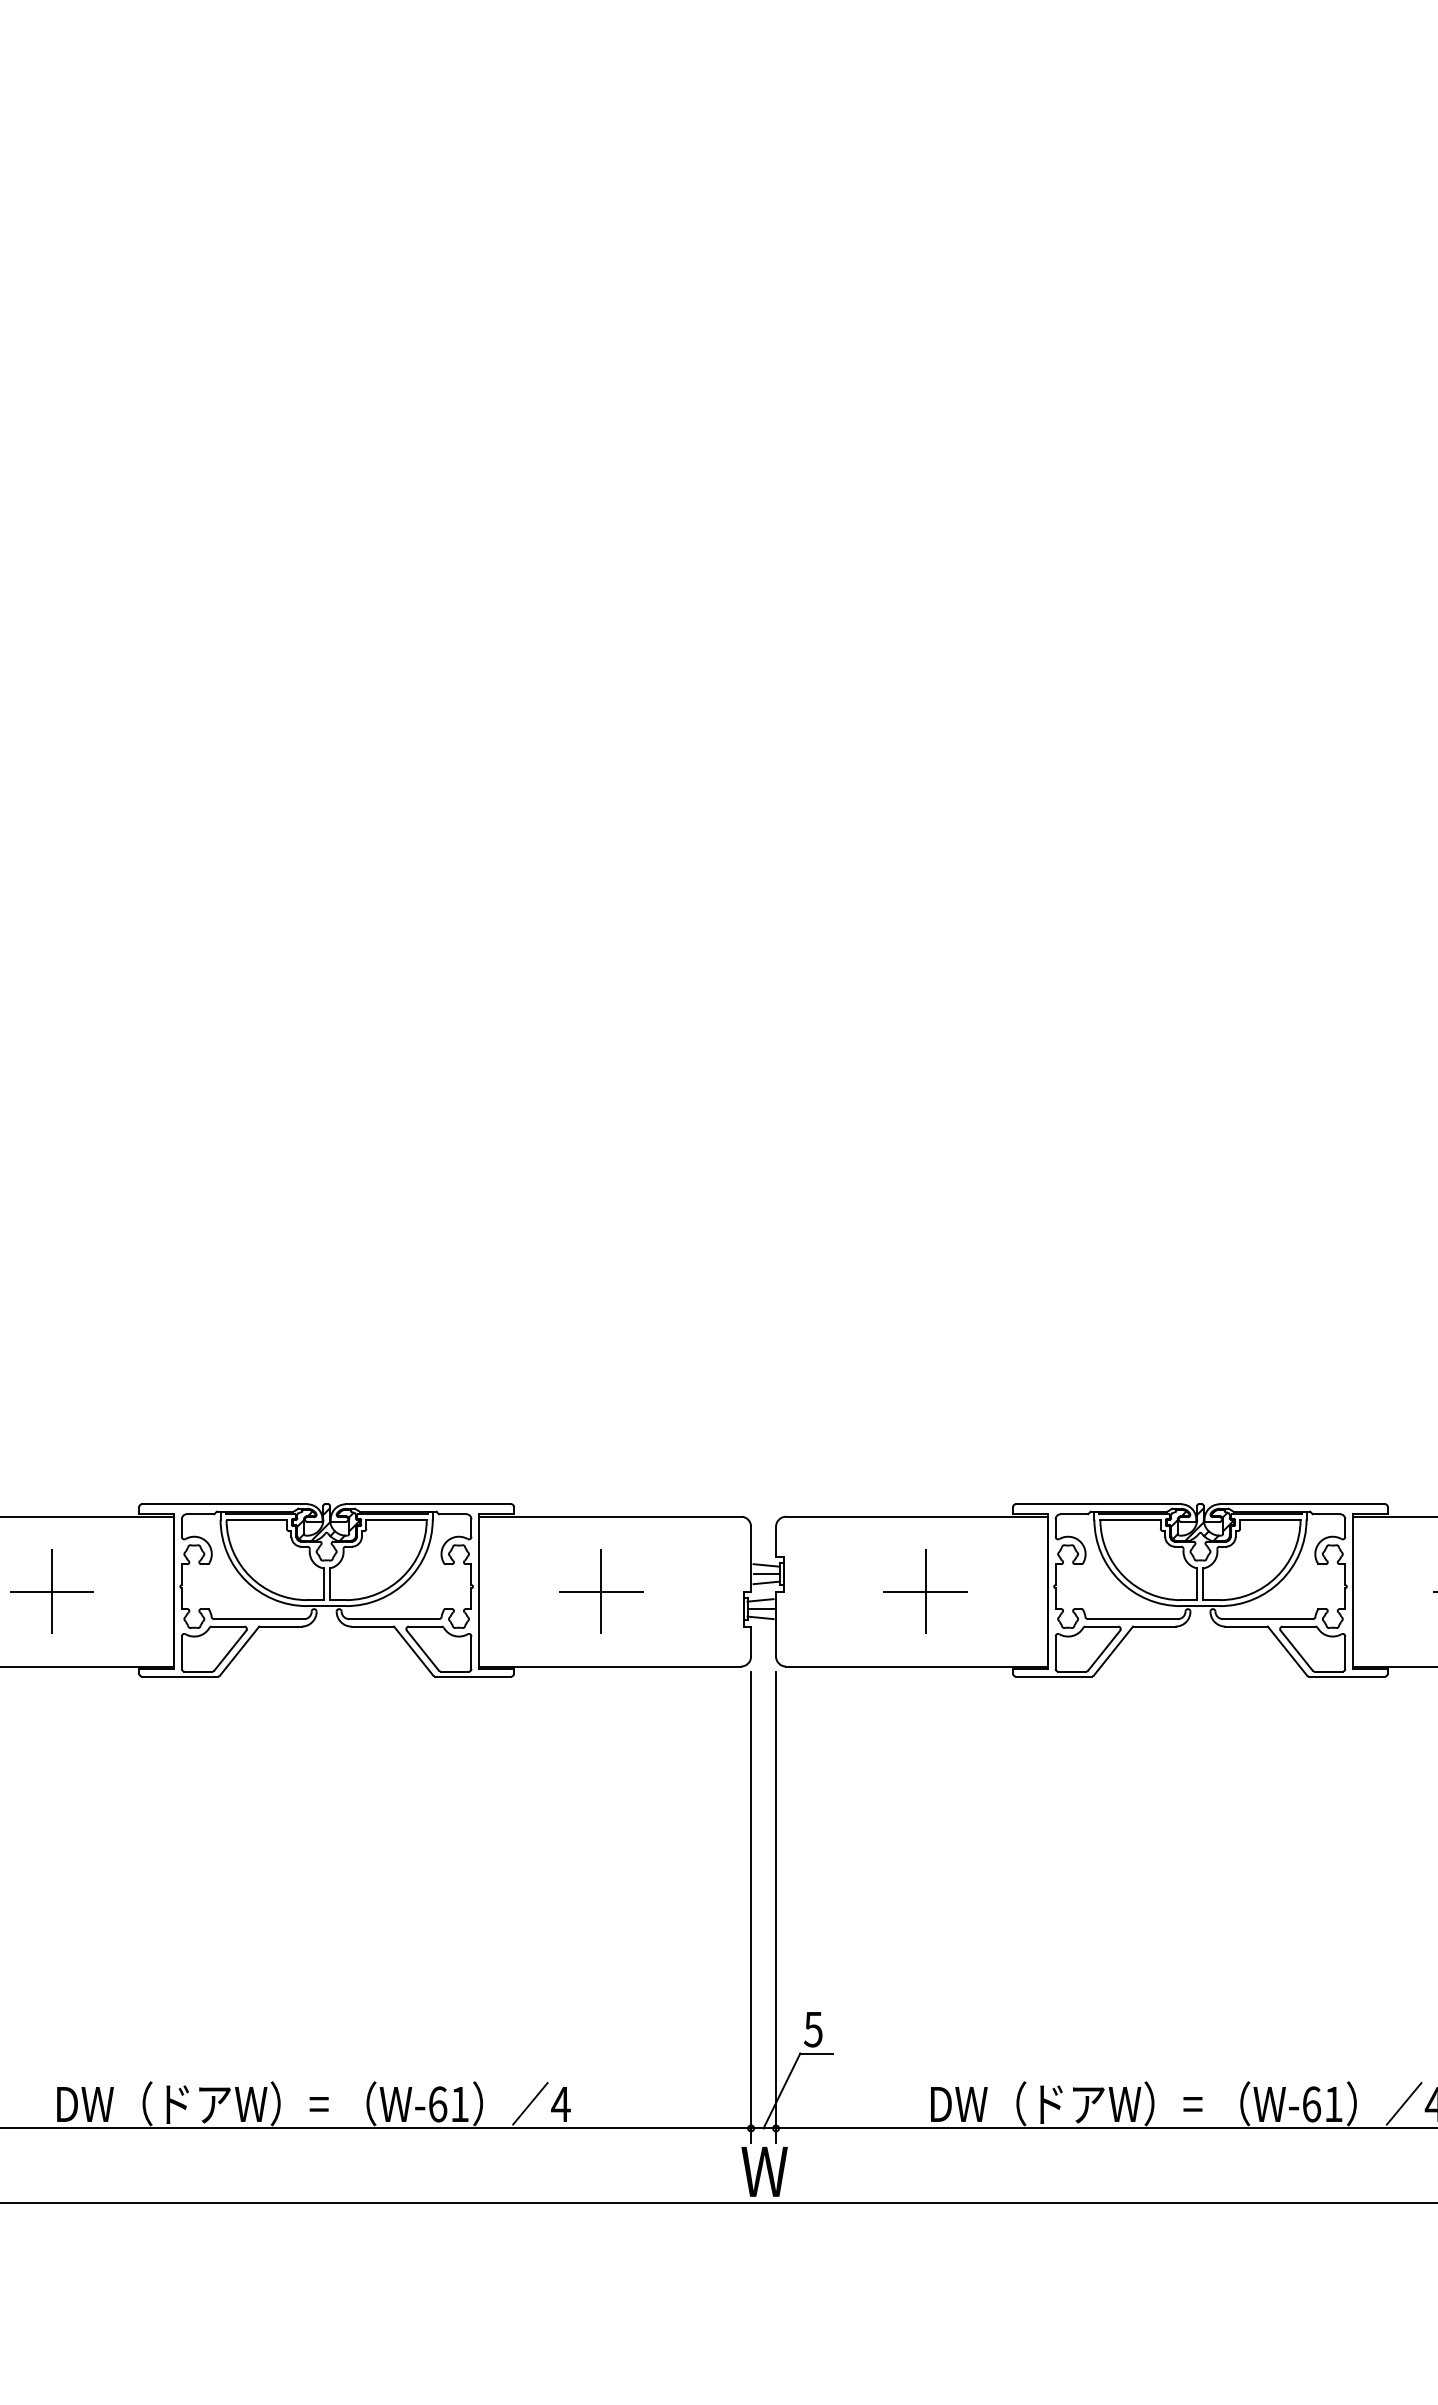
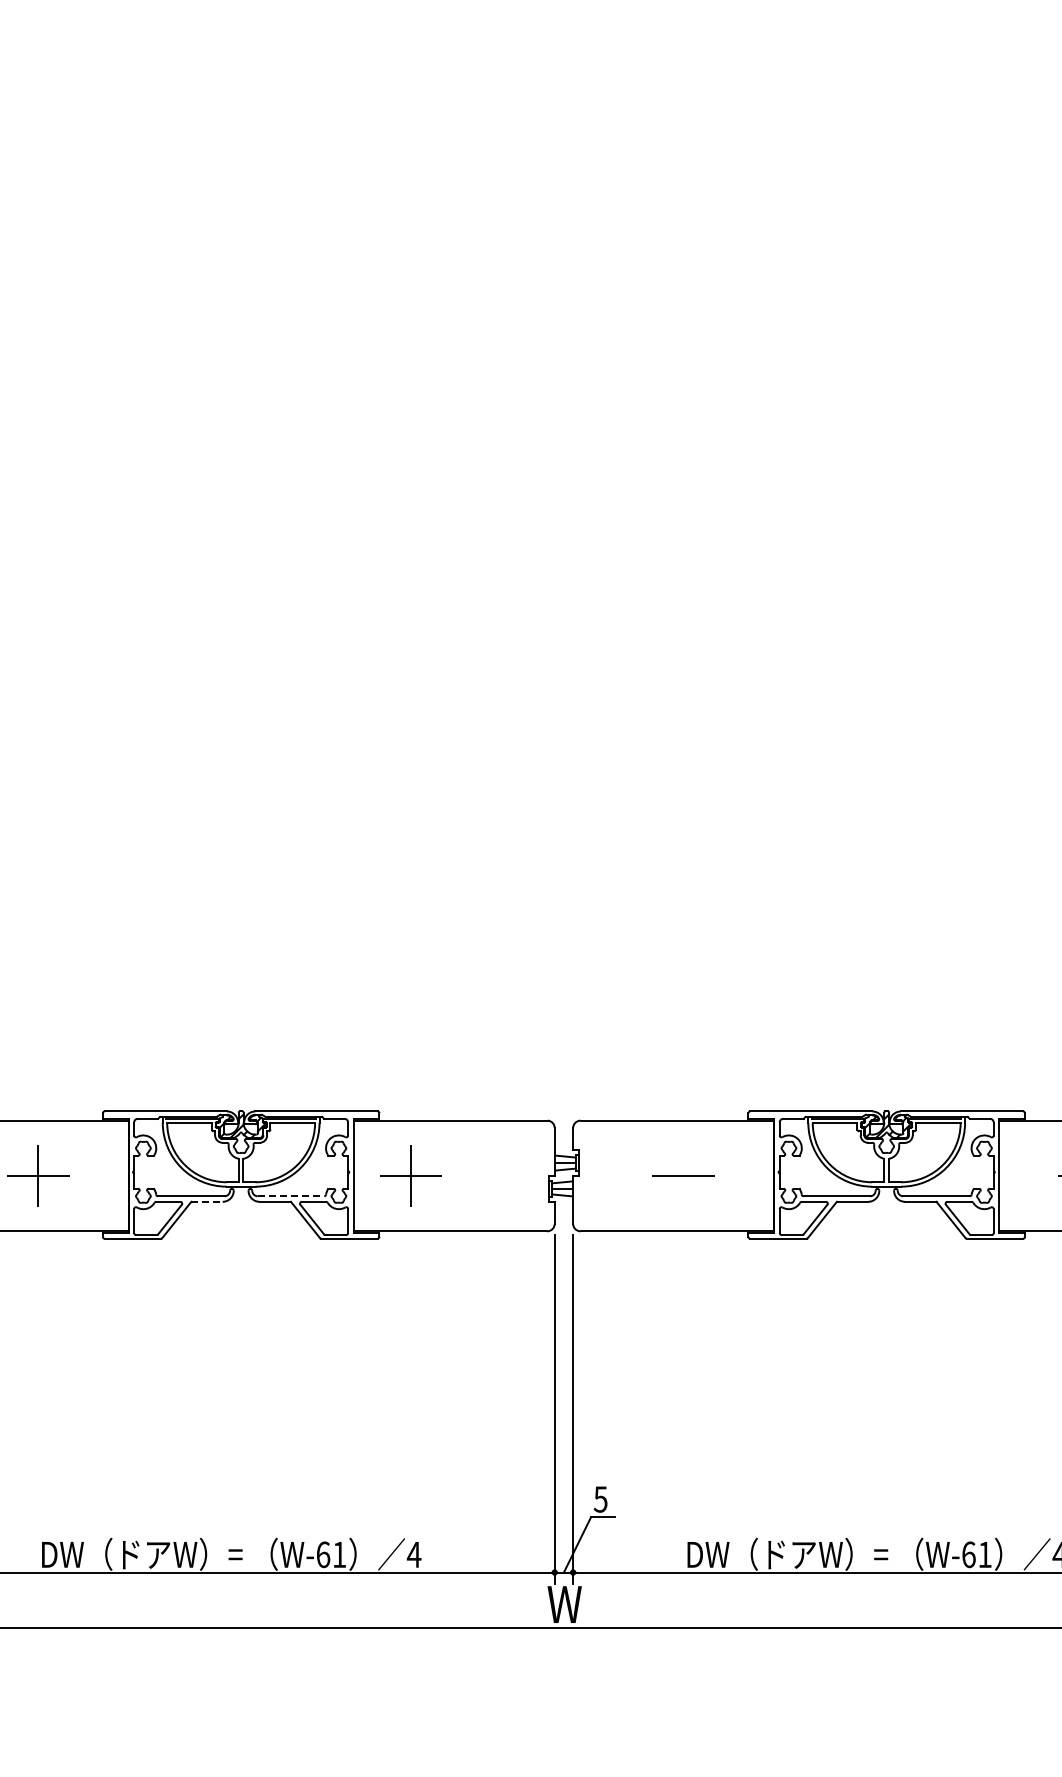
part: (600, 1590) -> (410, 1175), moved
line: (925, 1590) -> (683, 1175), removed
line: (394, 1619) -> (291, 1196), solid -> dashed
line: (281, 1626) -> (207, 1201), solid -> dashed

